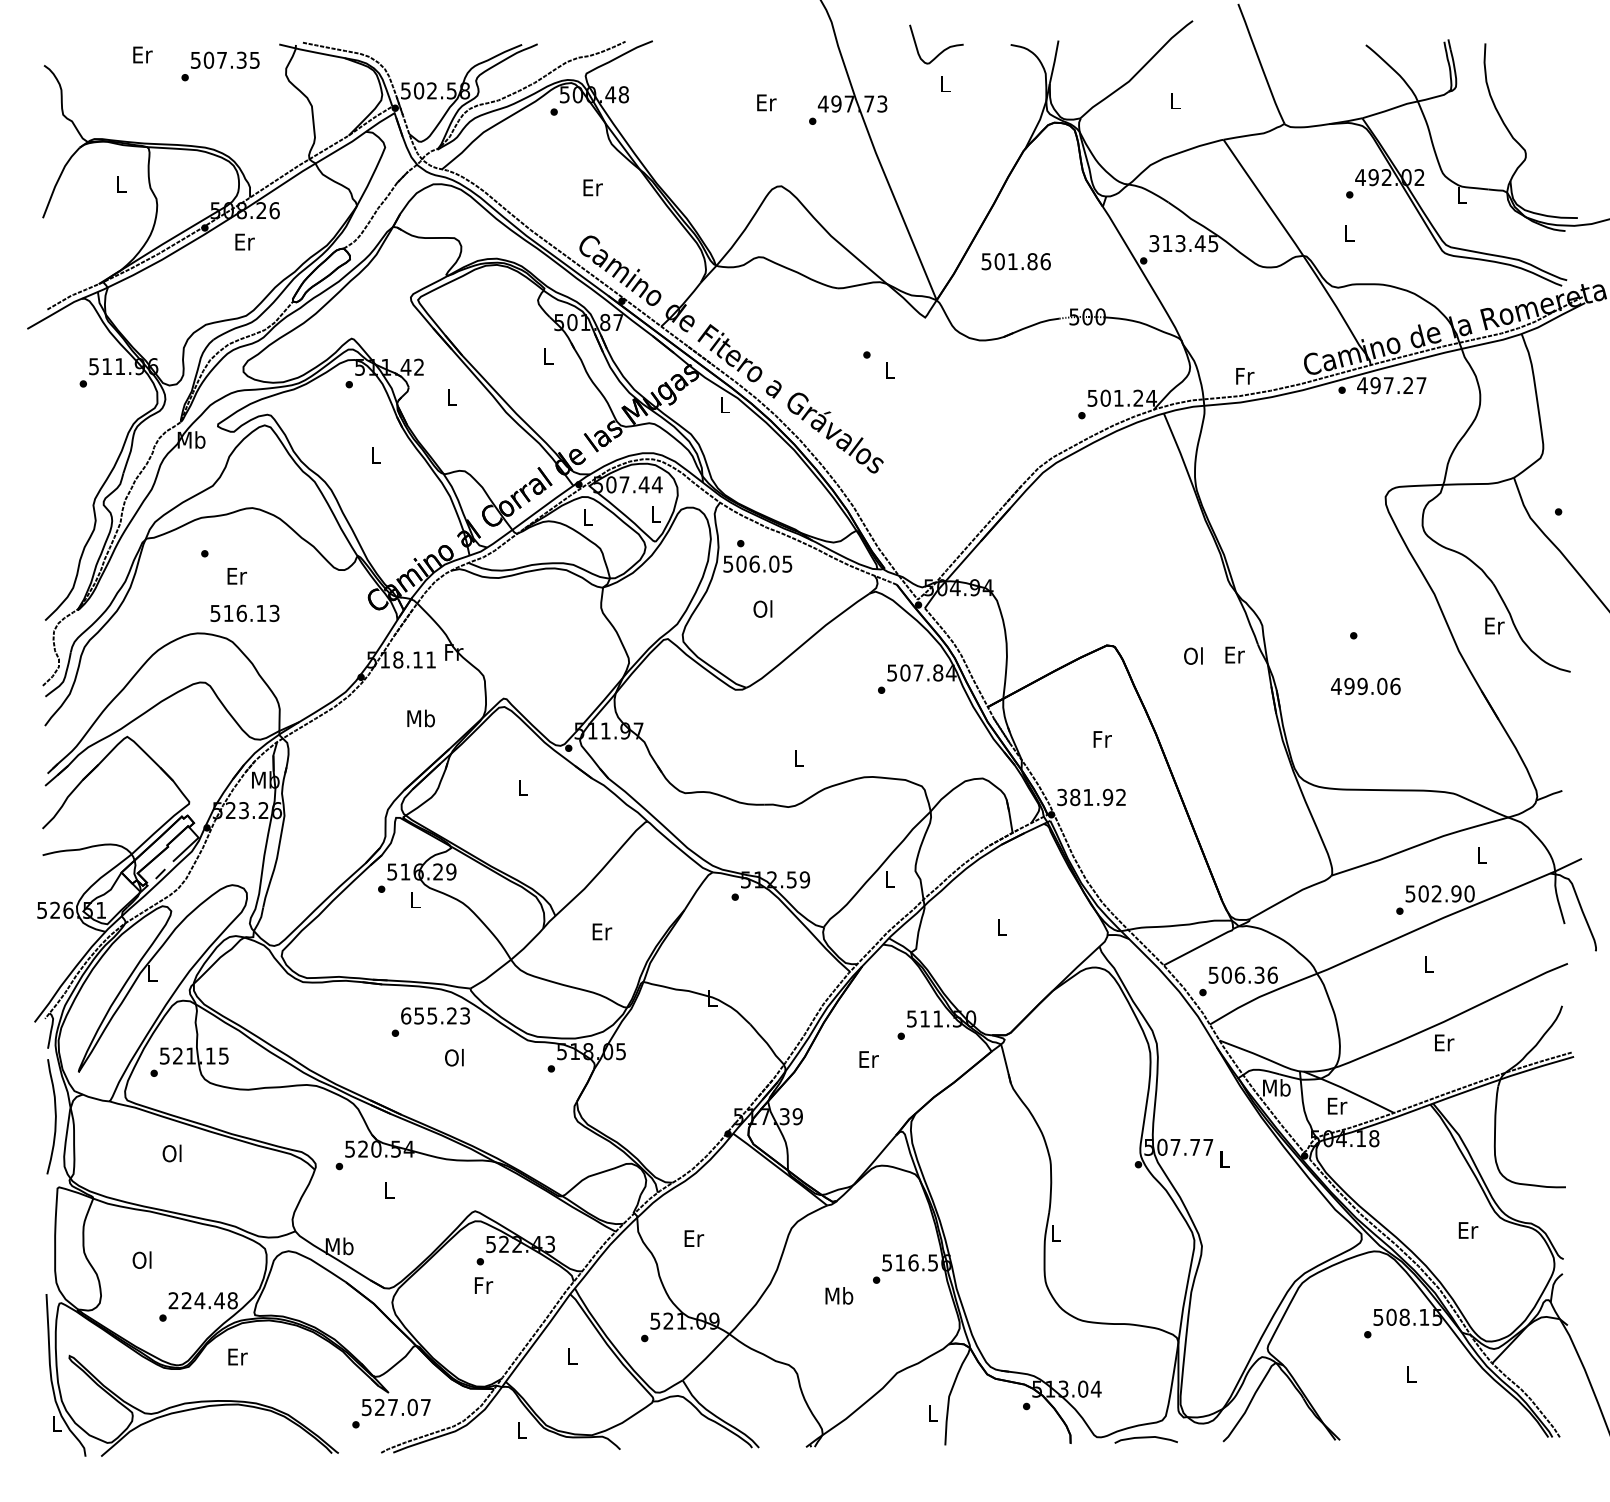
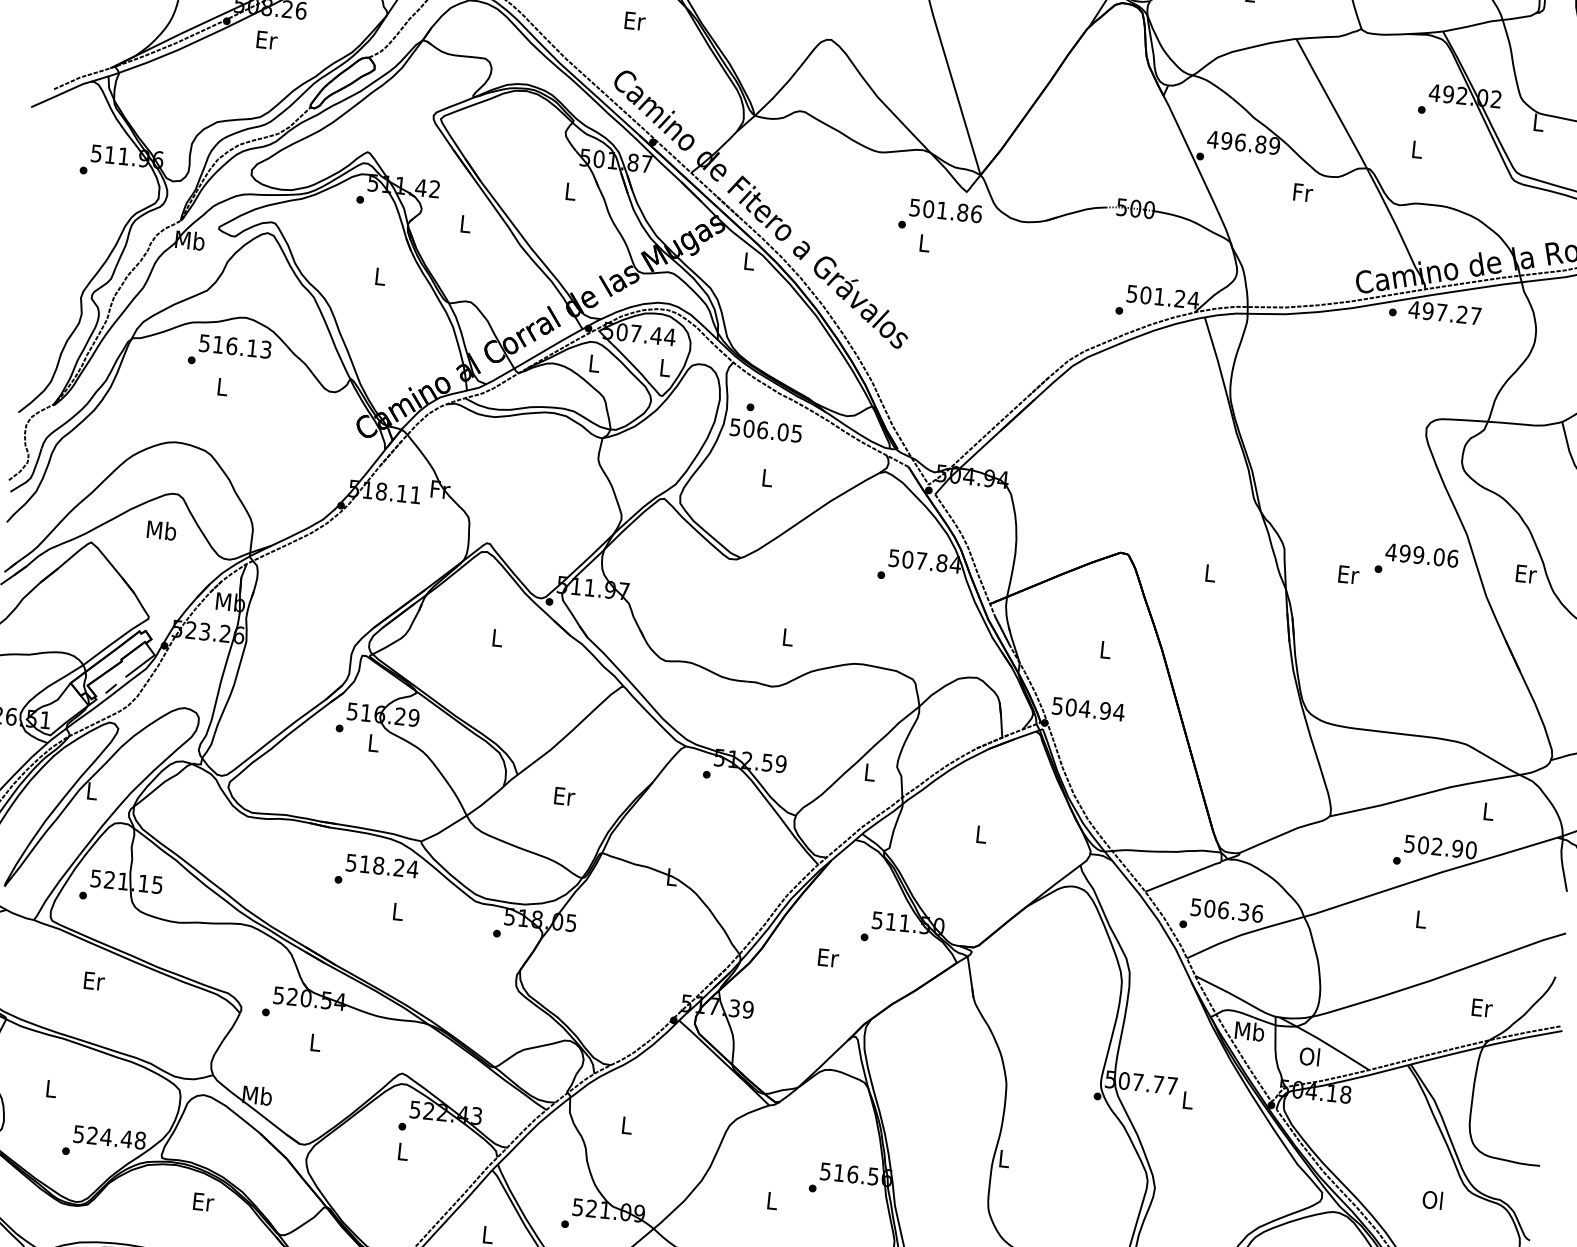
text: (1183, 243) -> (1243, 142), 313.45 -> 496.89
text: (1015, 261) -> (945, 210), moved
text: (1245, 376) -> (1303, 193), moved
text: (236, 576) -> (222, 387), Er -> L
text: (762, 608) -> (766, 477), Ol -> L
text: (244, 613) -> (234, 346), moved
text: (1234, 654) -> (1348, 574), moved
text: (1193, 655) -> (1209, 572), Ol -> L
text: (1365, 686) -> (1421, 555), moved
text: (420, 718) -> (161, 530), moved
text: (1102, 739) -> (1105, 650), Fr -> L
text: (1091, 796) -> (1088, 708), 381.92 -> 504.94
text: (435, 1015) -> (382, 865), 655.23 -> 518.24
text: (1444, 1042) -> (1482, 1007), moved
text: (454, 1057) -> (397, 911), Ol -> L
text: (1336, 1105) -> (1310, 1056), Er -> Ol
text: (172, 1153) -> (93, 980), Ol -> Er
text: (1467, 1230) -> (1432, 1200), Er -> Ol
text: (694, 1238) -> (627, 1125), Er -> L
text: (141, 1259) -> (49, 1087), Ol -> L
text: (483, 1285) -> (403, 1151), Fr -> L
text: (839, 1295) -> (772, 1200), Mb -> L
text: (173, 1300) -> (78, 1134), 224.48 -> 524.48
text: (237, 1356) -> (203, 1201), moved

